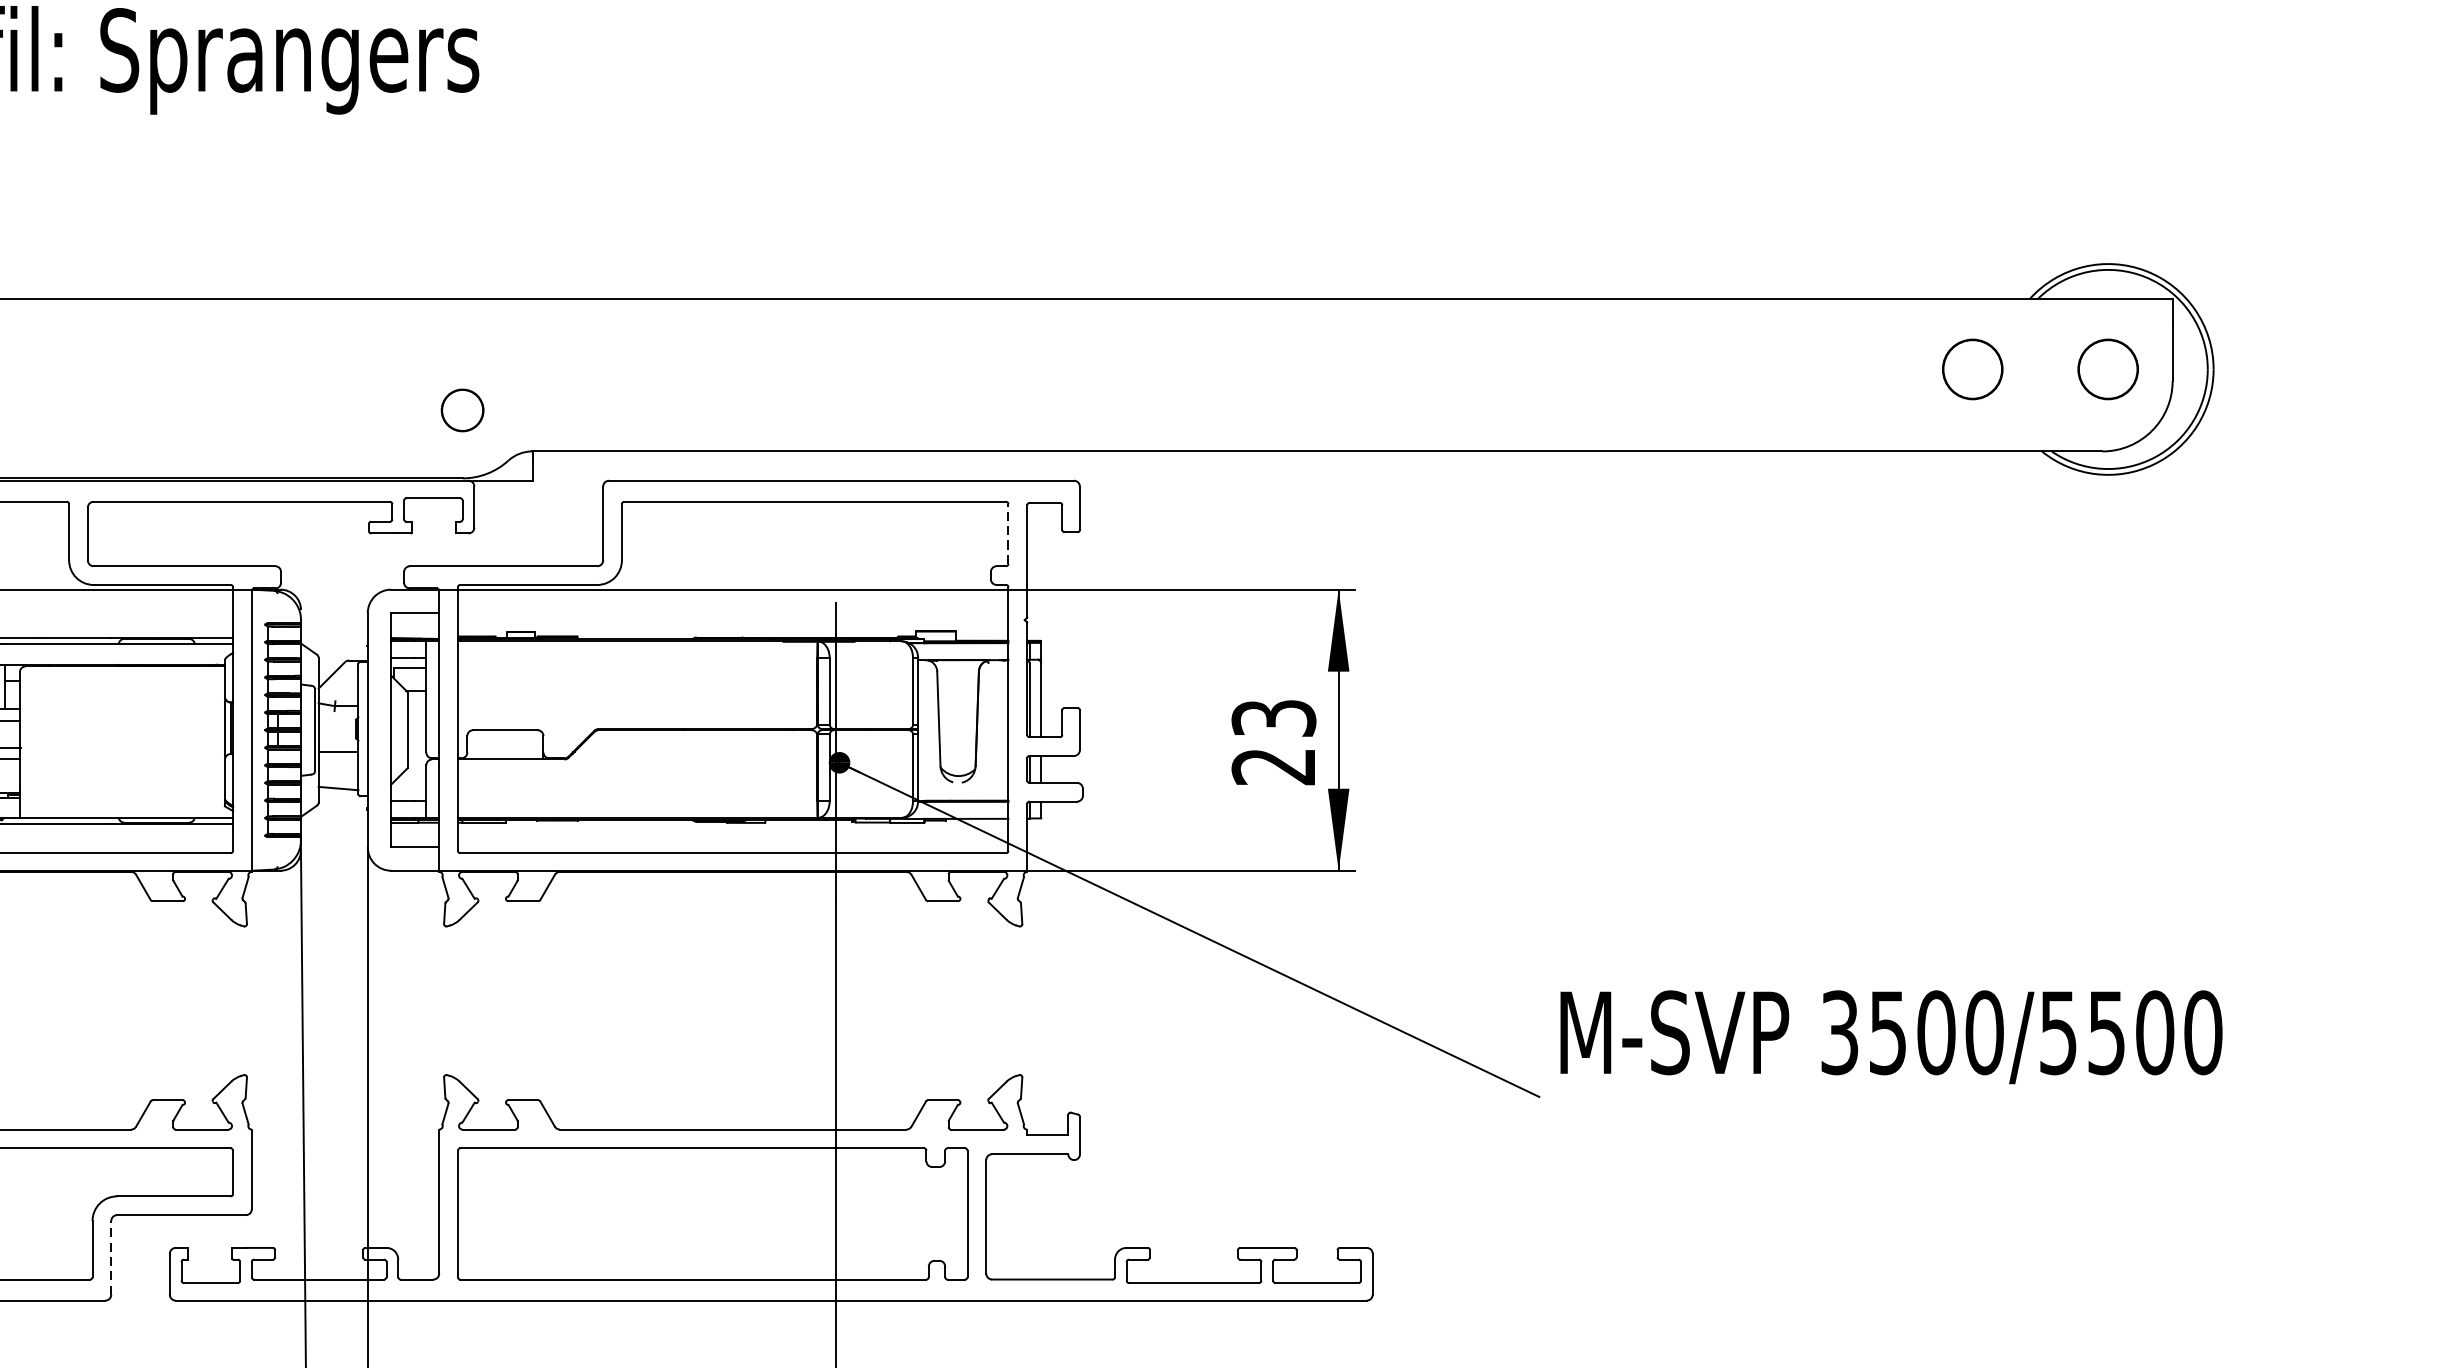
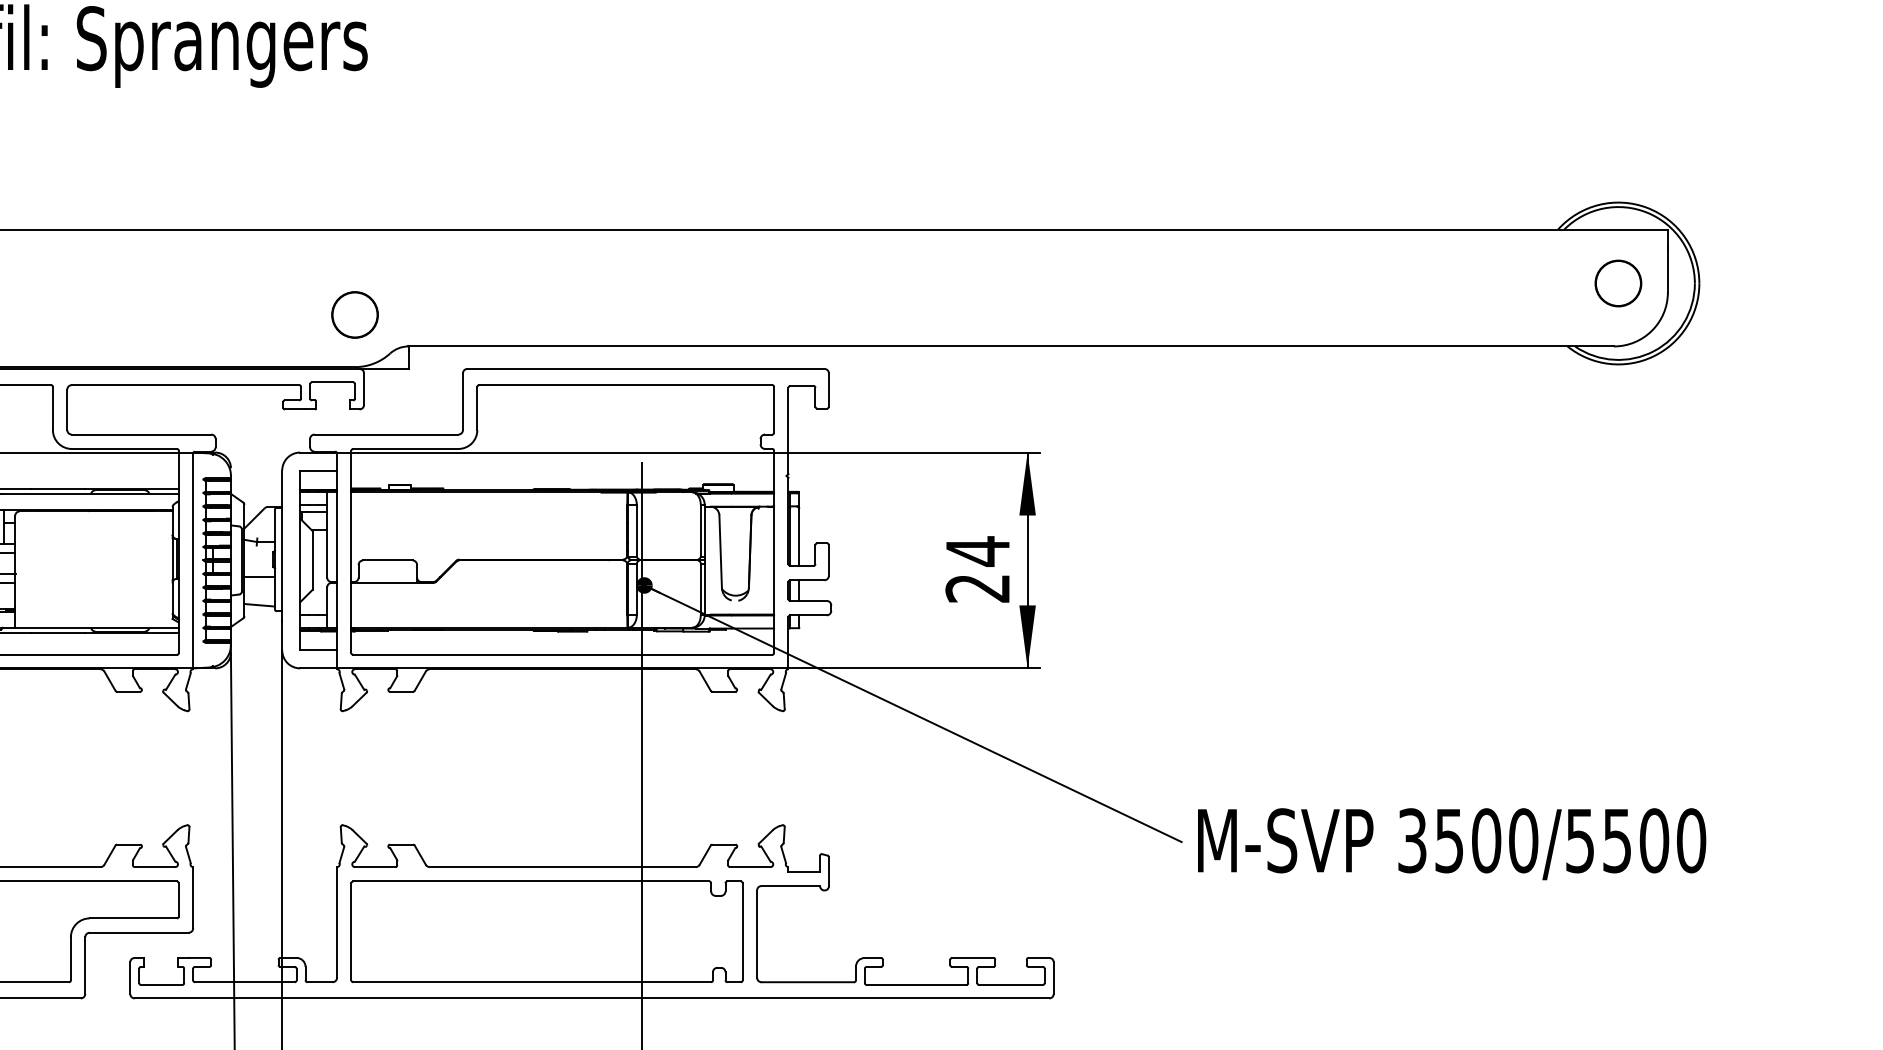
part: (1972, 369) -> (1514, 283), removed
circle: (461, 409) -> (354, 314), size x1.43
line: (1008, 533) -> (774, 409), dashed -> solid
text: (1273, 718) -> (977, 551), 23 -> 24
text: (1892, 1037) -> (1452, 844), moved
line: (111, 1257) -> (85, 965), dashed -> solid

